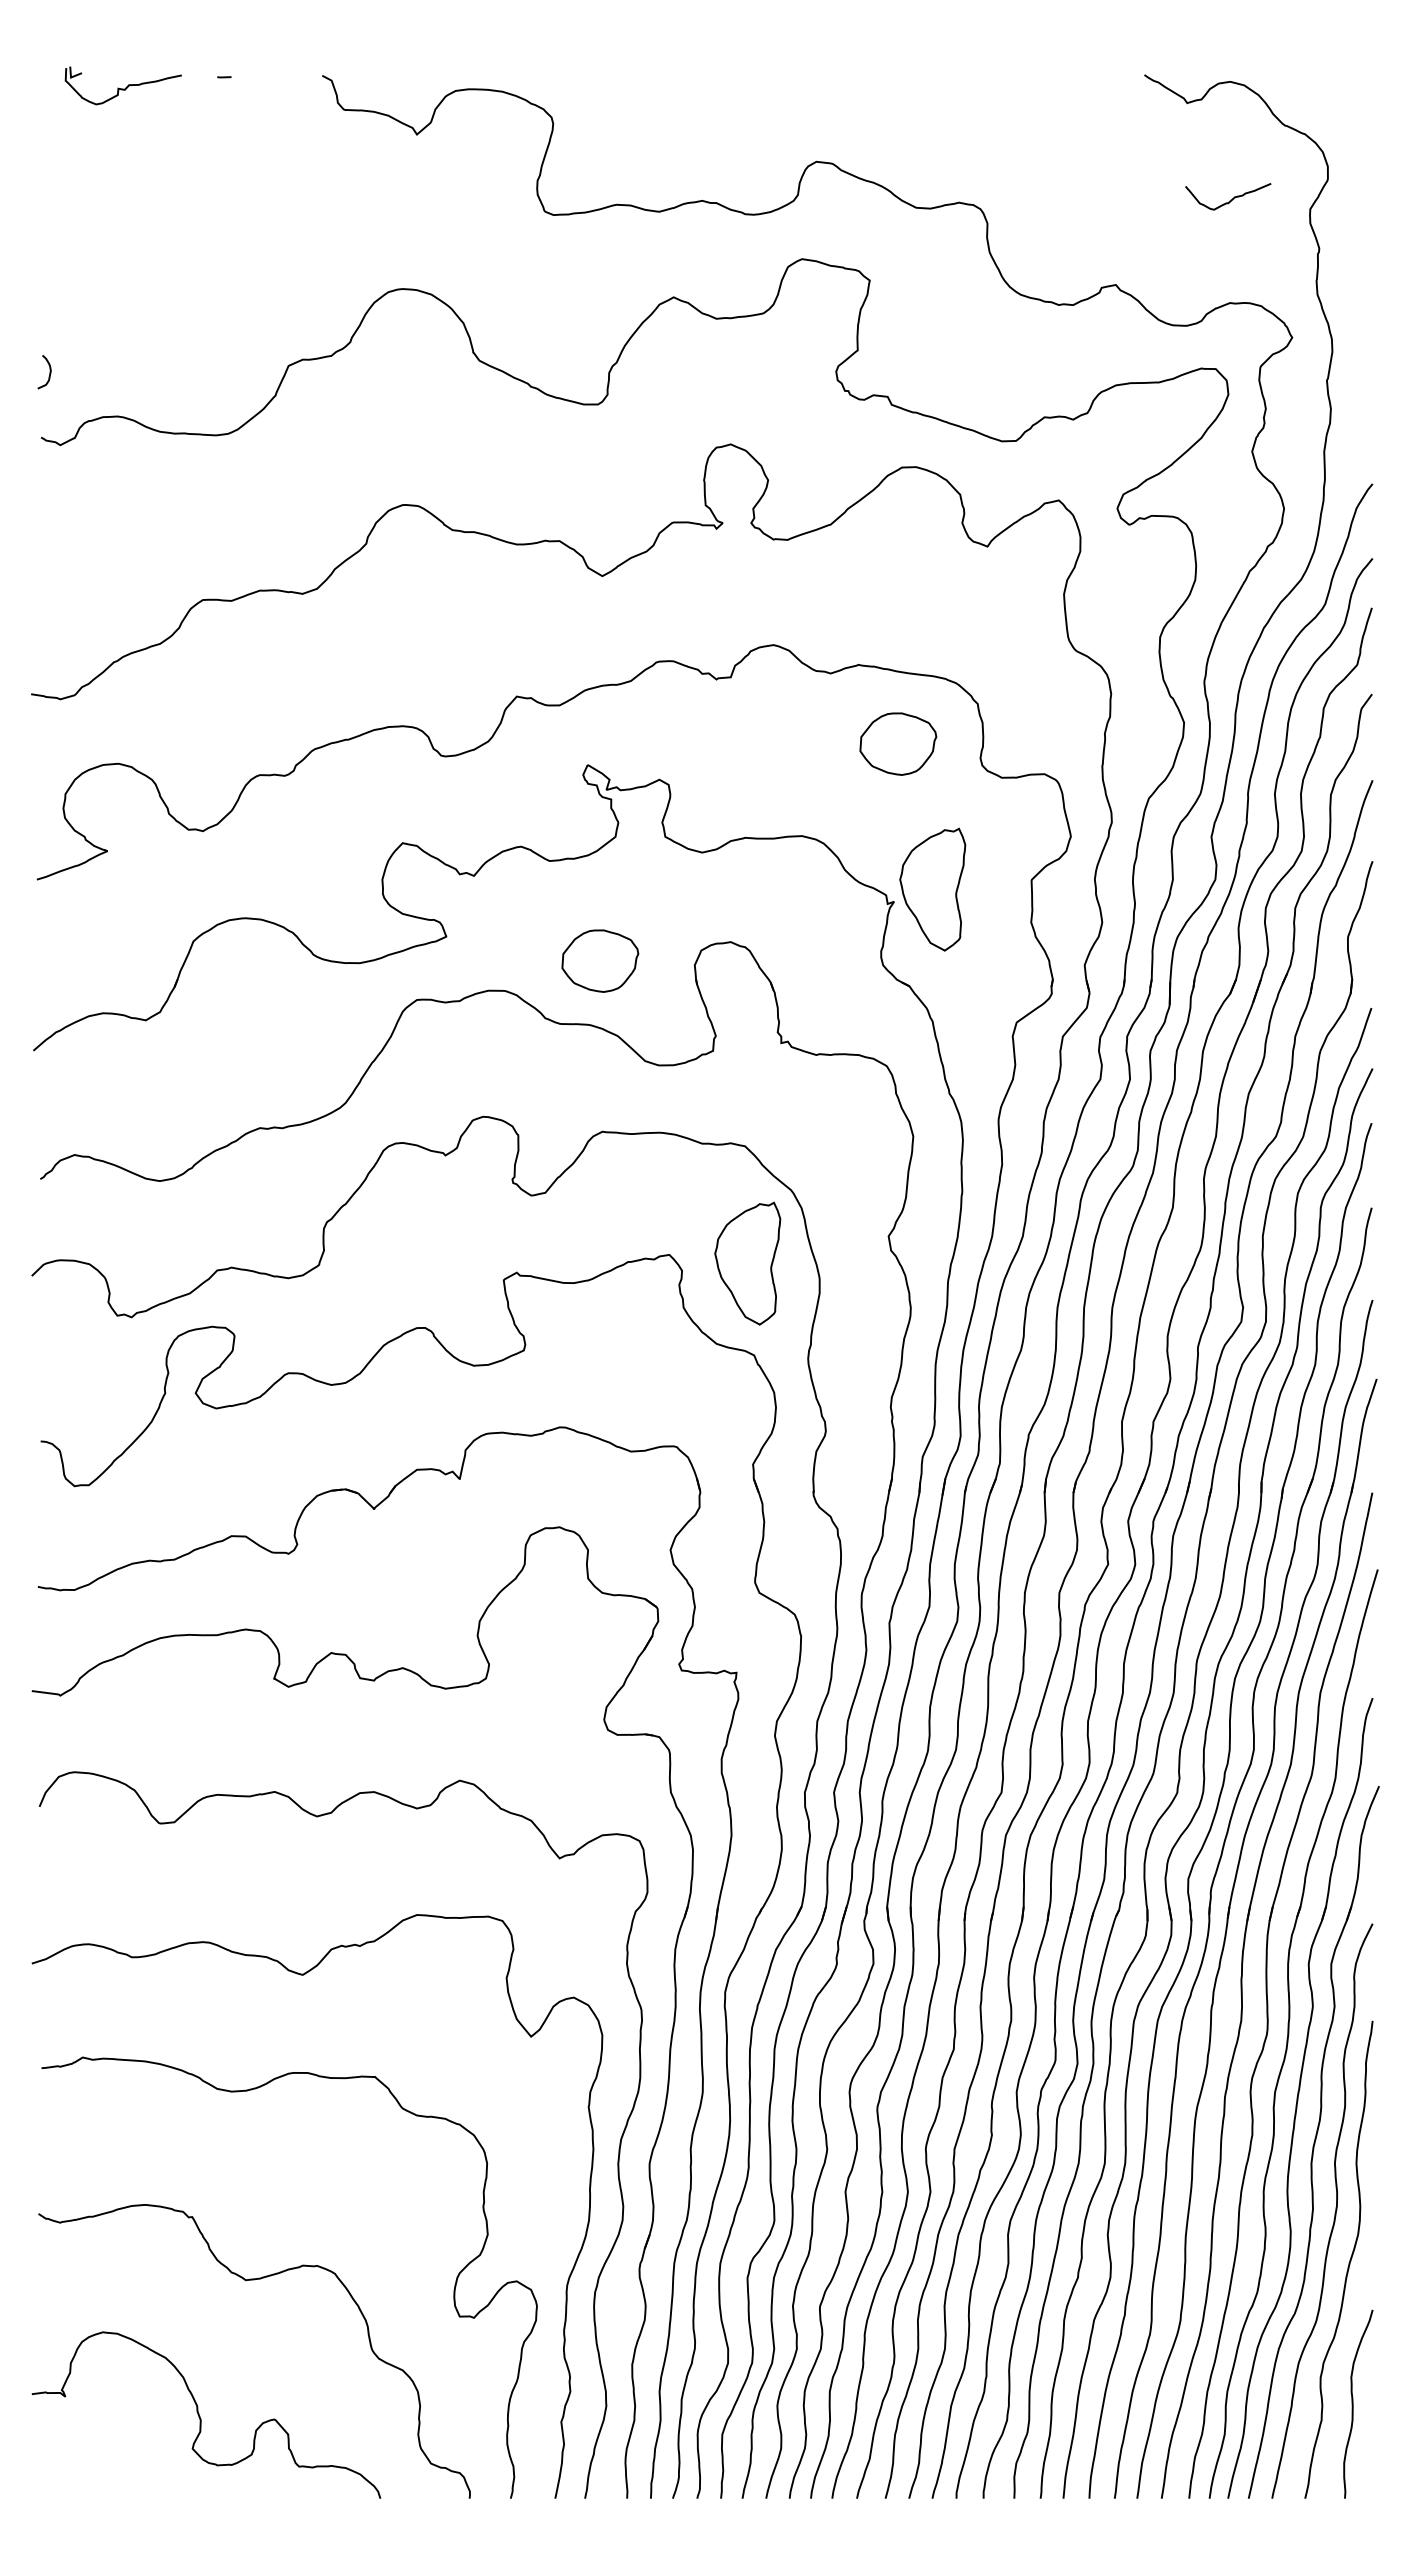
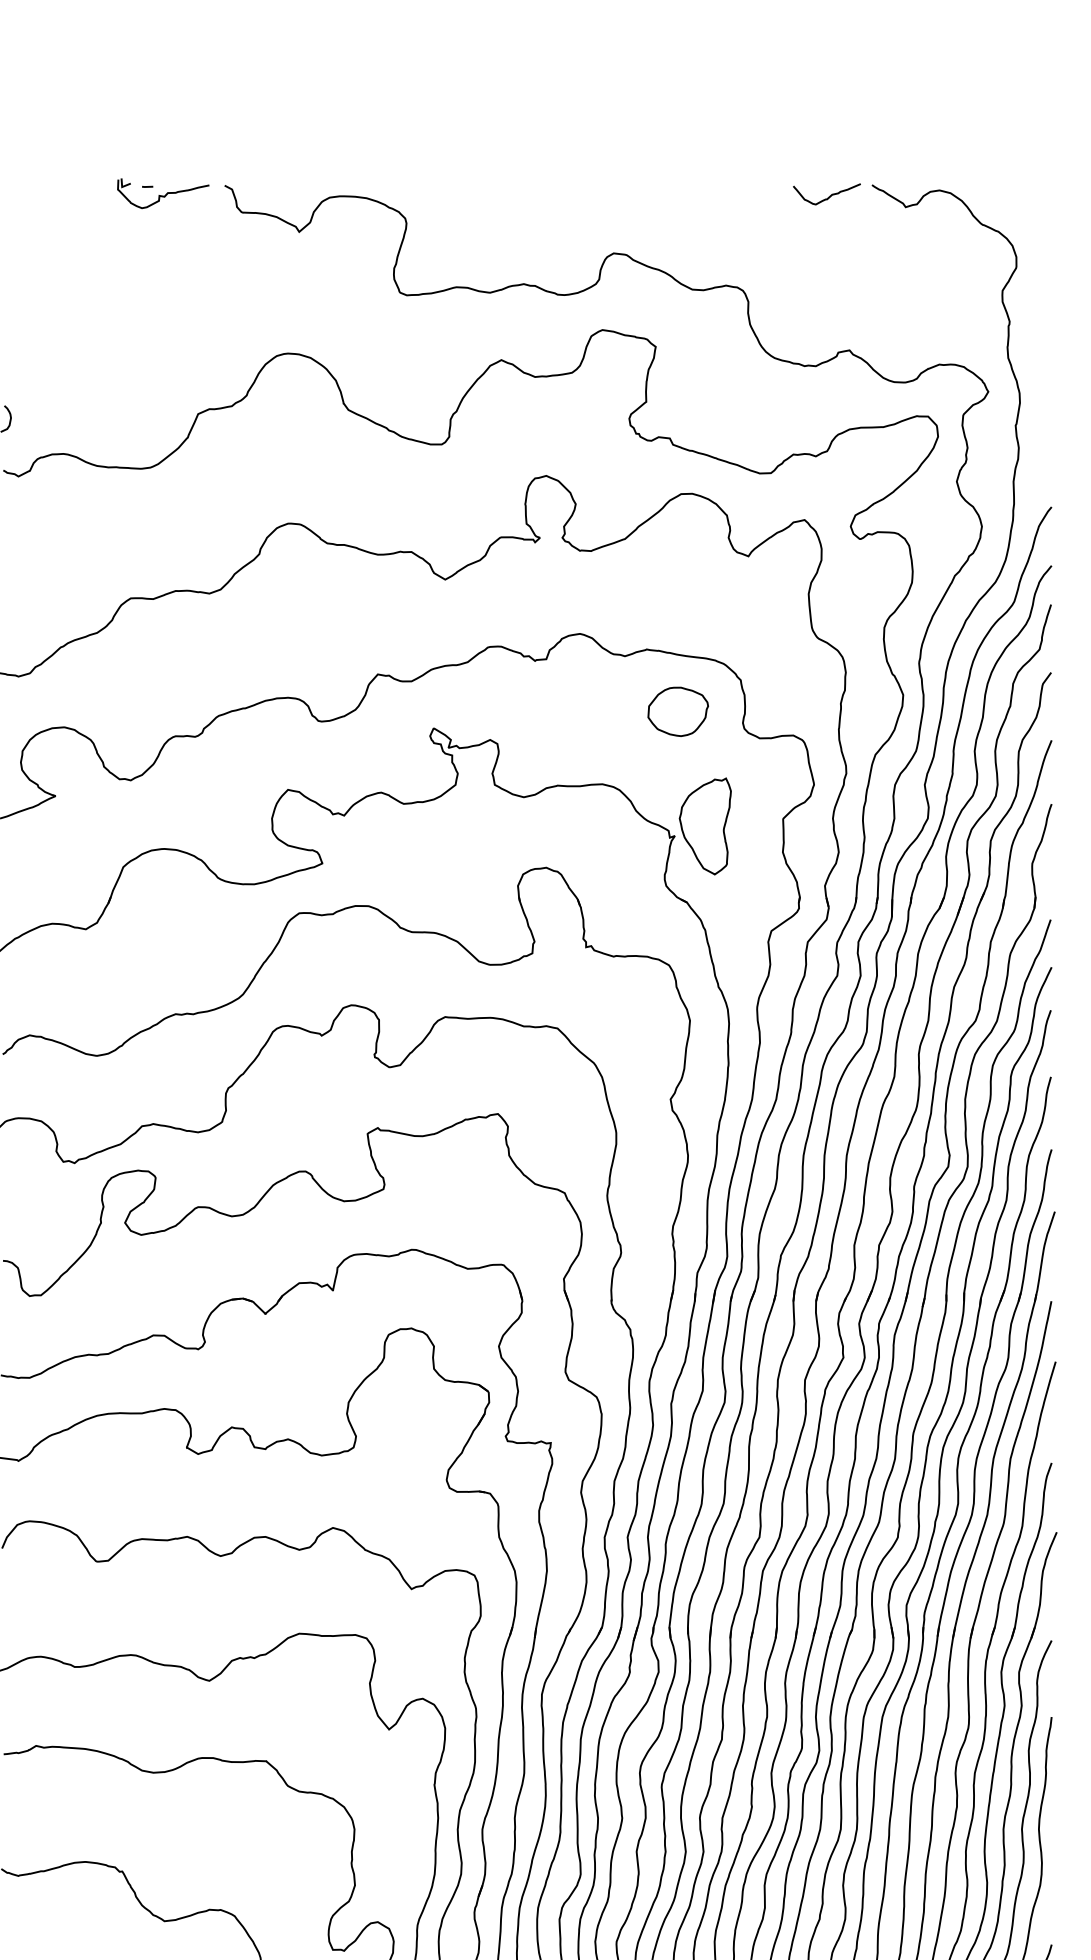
part: (122, 85) -> (162, 193), moved
curve: (1229, 200) -> (827, 197), moved
part: (600, 960) -> (443, 882), removed
part: (747, 1263) -> (559, 1120), removed

